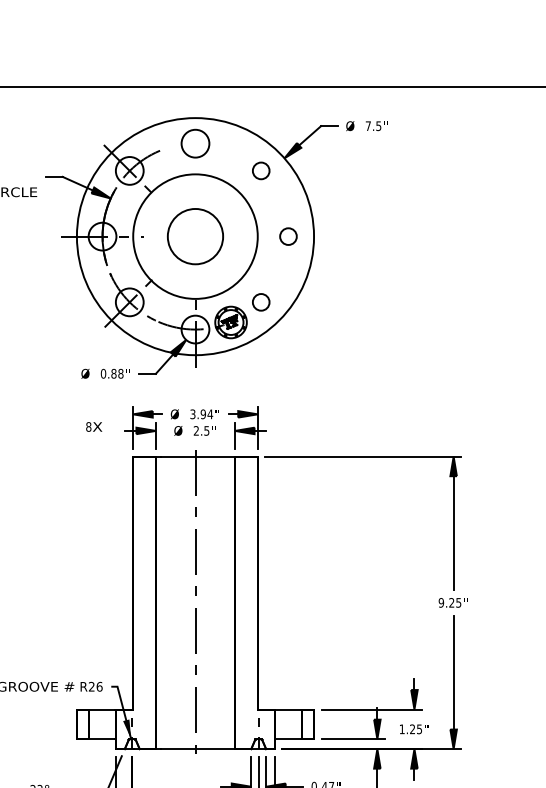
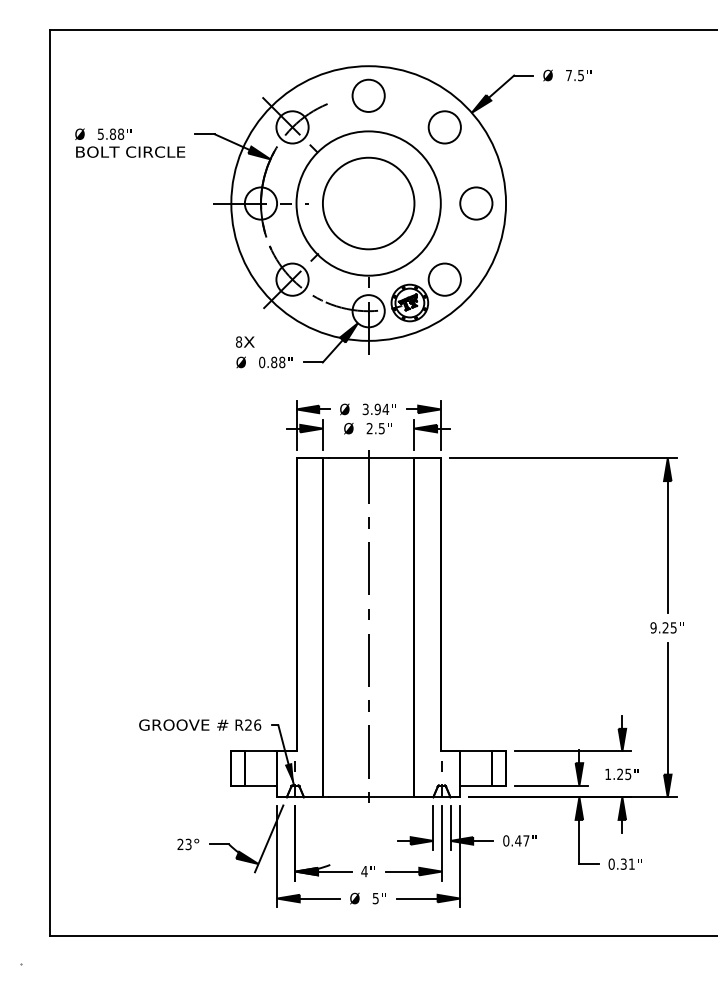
circle: (260, 171) -> (444, 127), size x1.67
circle: (195, 236) -> (368, 203), size x1.43
circle: (288, 236) -> (476, 203), size x1.67
circle: (260, 302) -> (444, 279), size x1.67
text: (94, 426) -> (245, 341), moved

